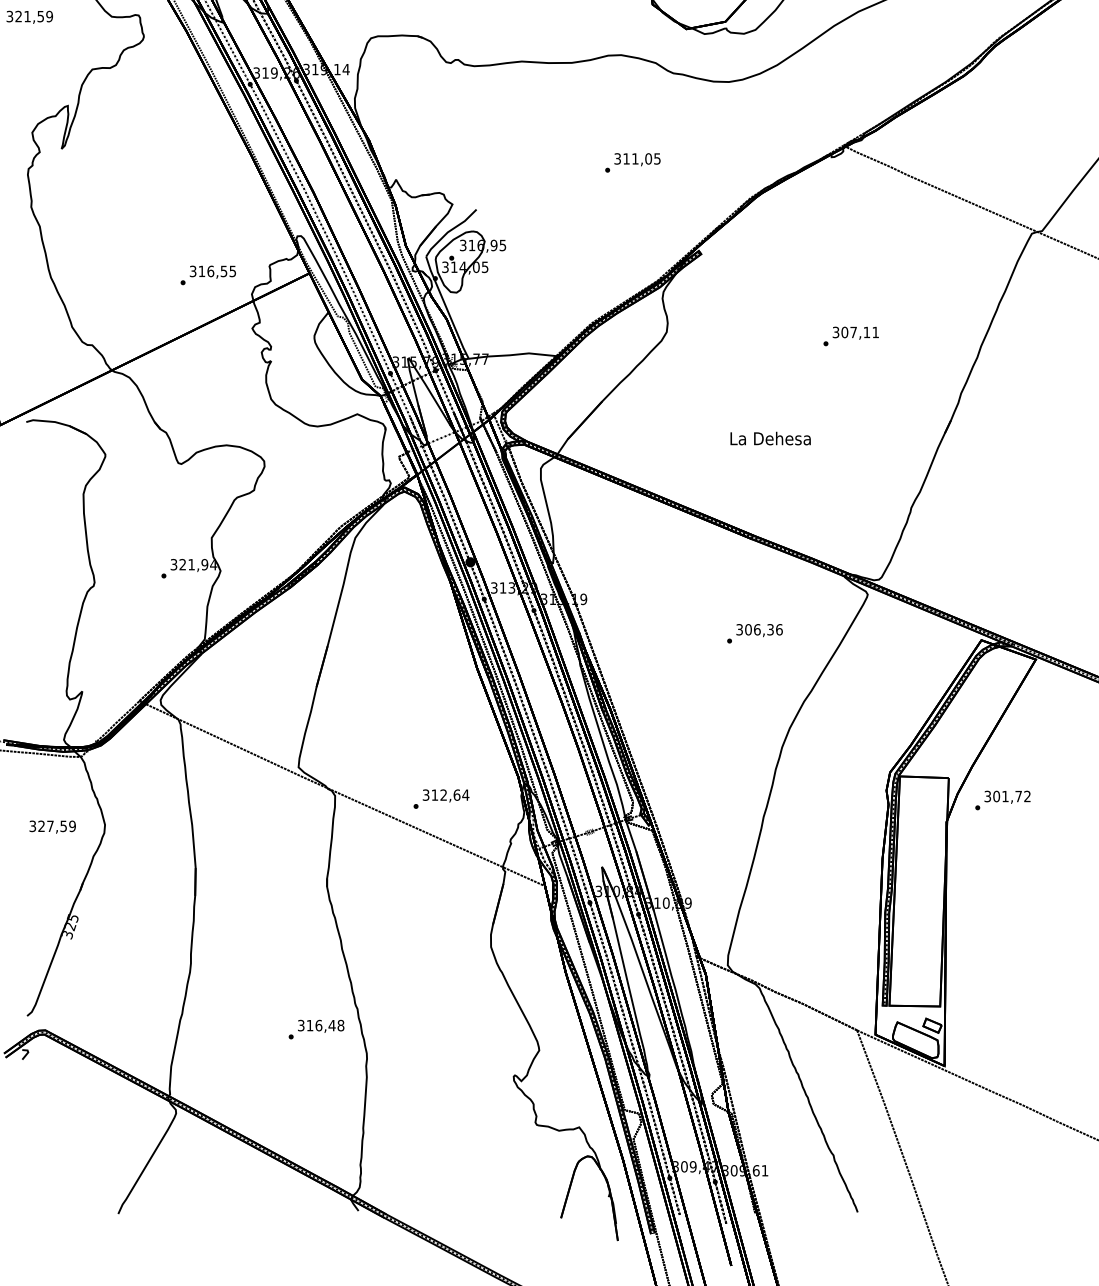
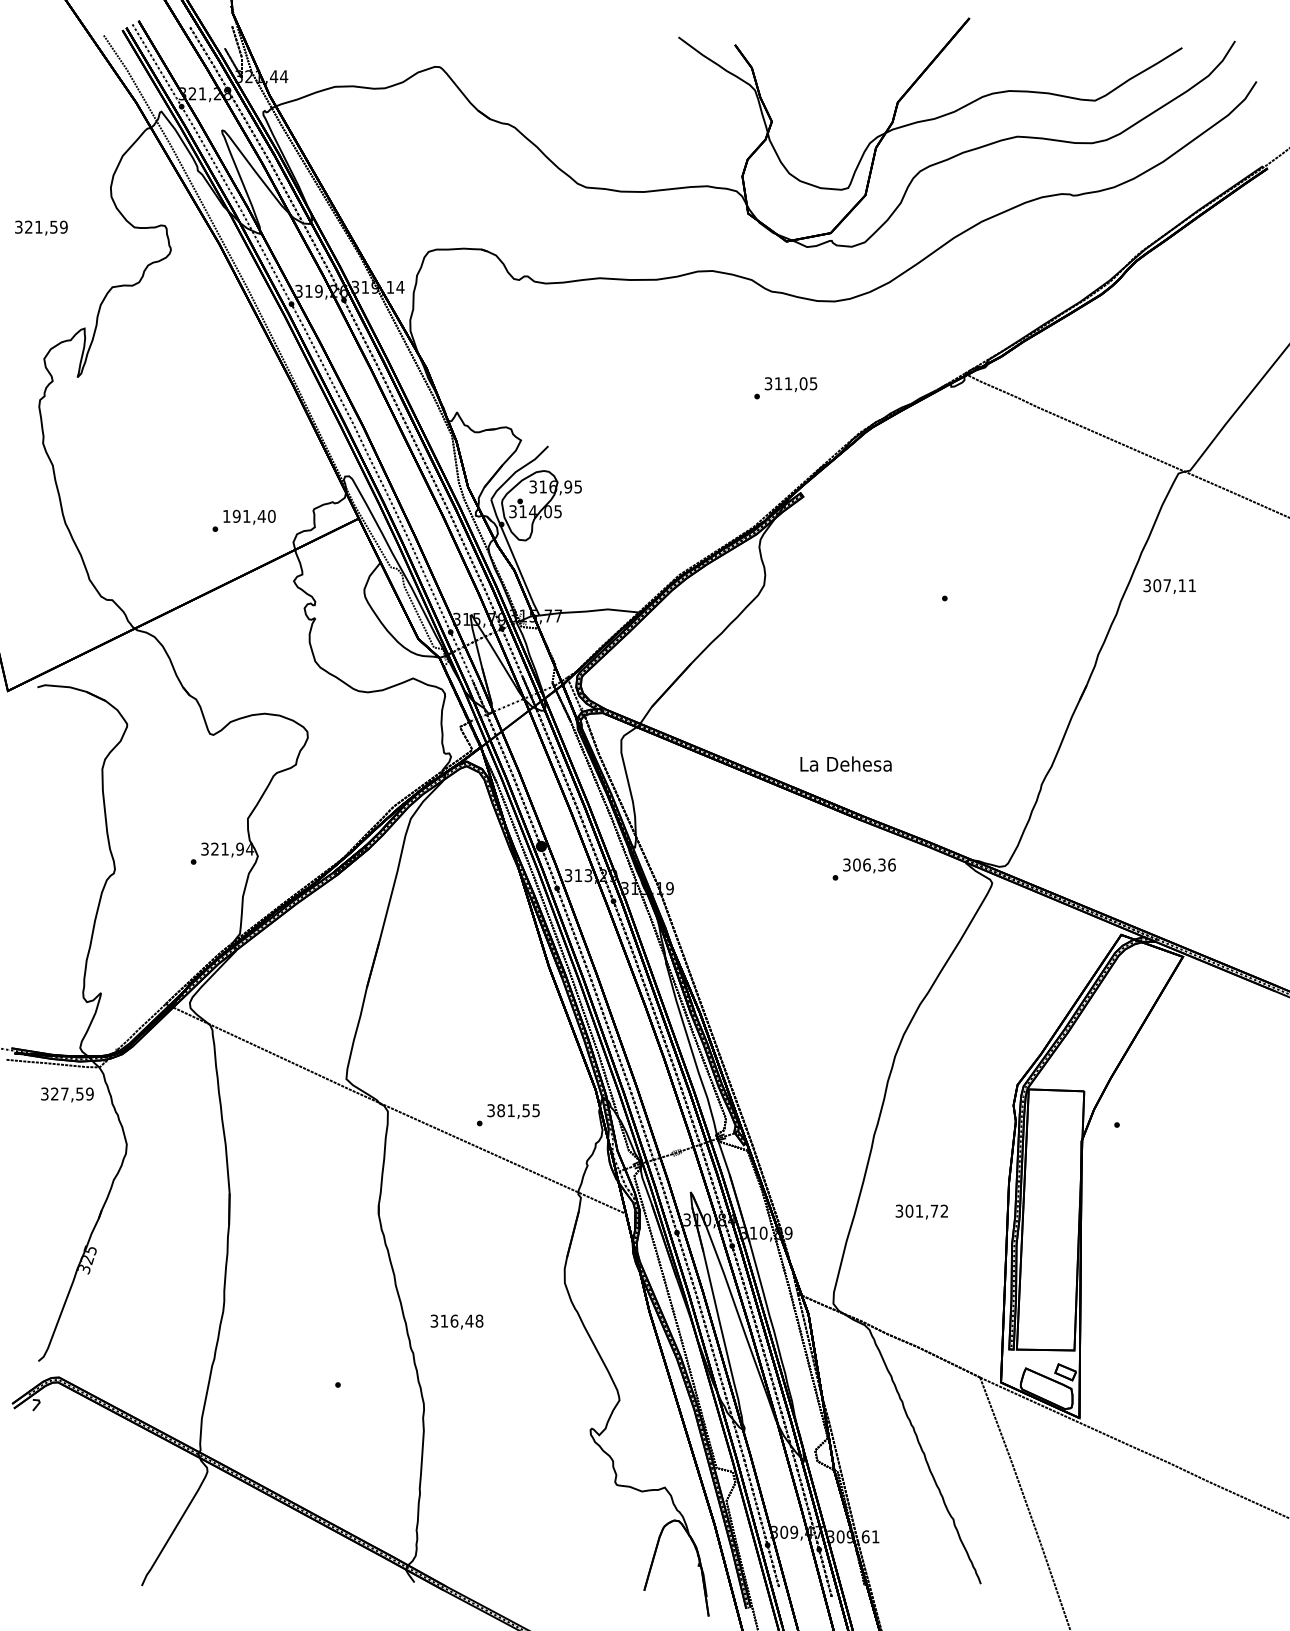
text: (632, 163) -> (785, 388), moved
text: (213, 270) -> (249, 515), 316,55 -> 191,40
text: (855, 333) -> (1169, 586), moved
text: (770, 438) -> (845, 763), moved
text: (754, 633) -> (863, 869), moved
text: (450, 795) -> (518, 1110), 312,64 -> 381,55
text: (1007, 796) -> (921, 1211), moved
text: (52, 826) -> (67, 1094), moved
text: (320, 1025) -> (456, 1321), moved

